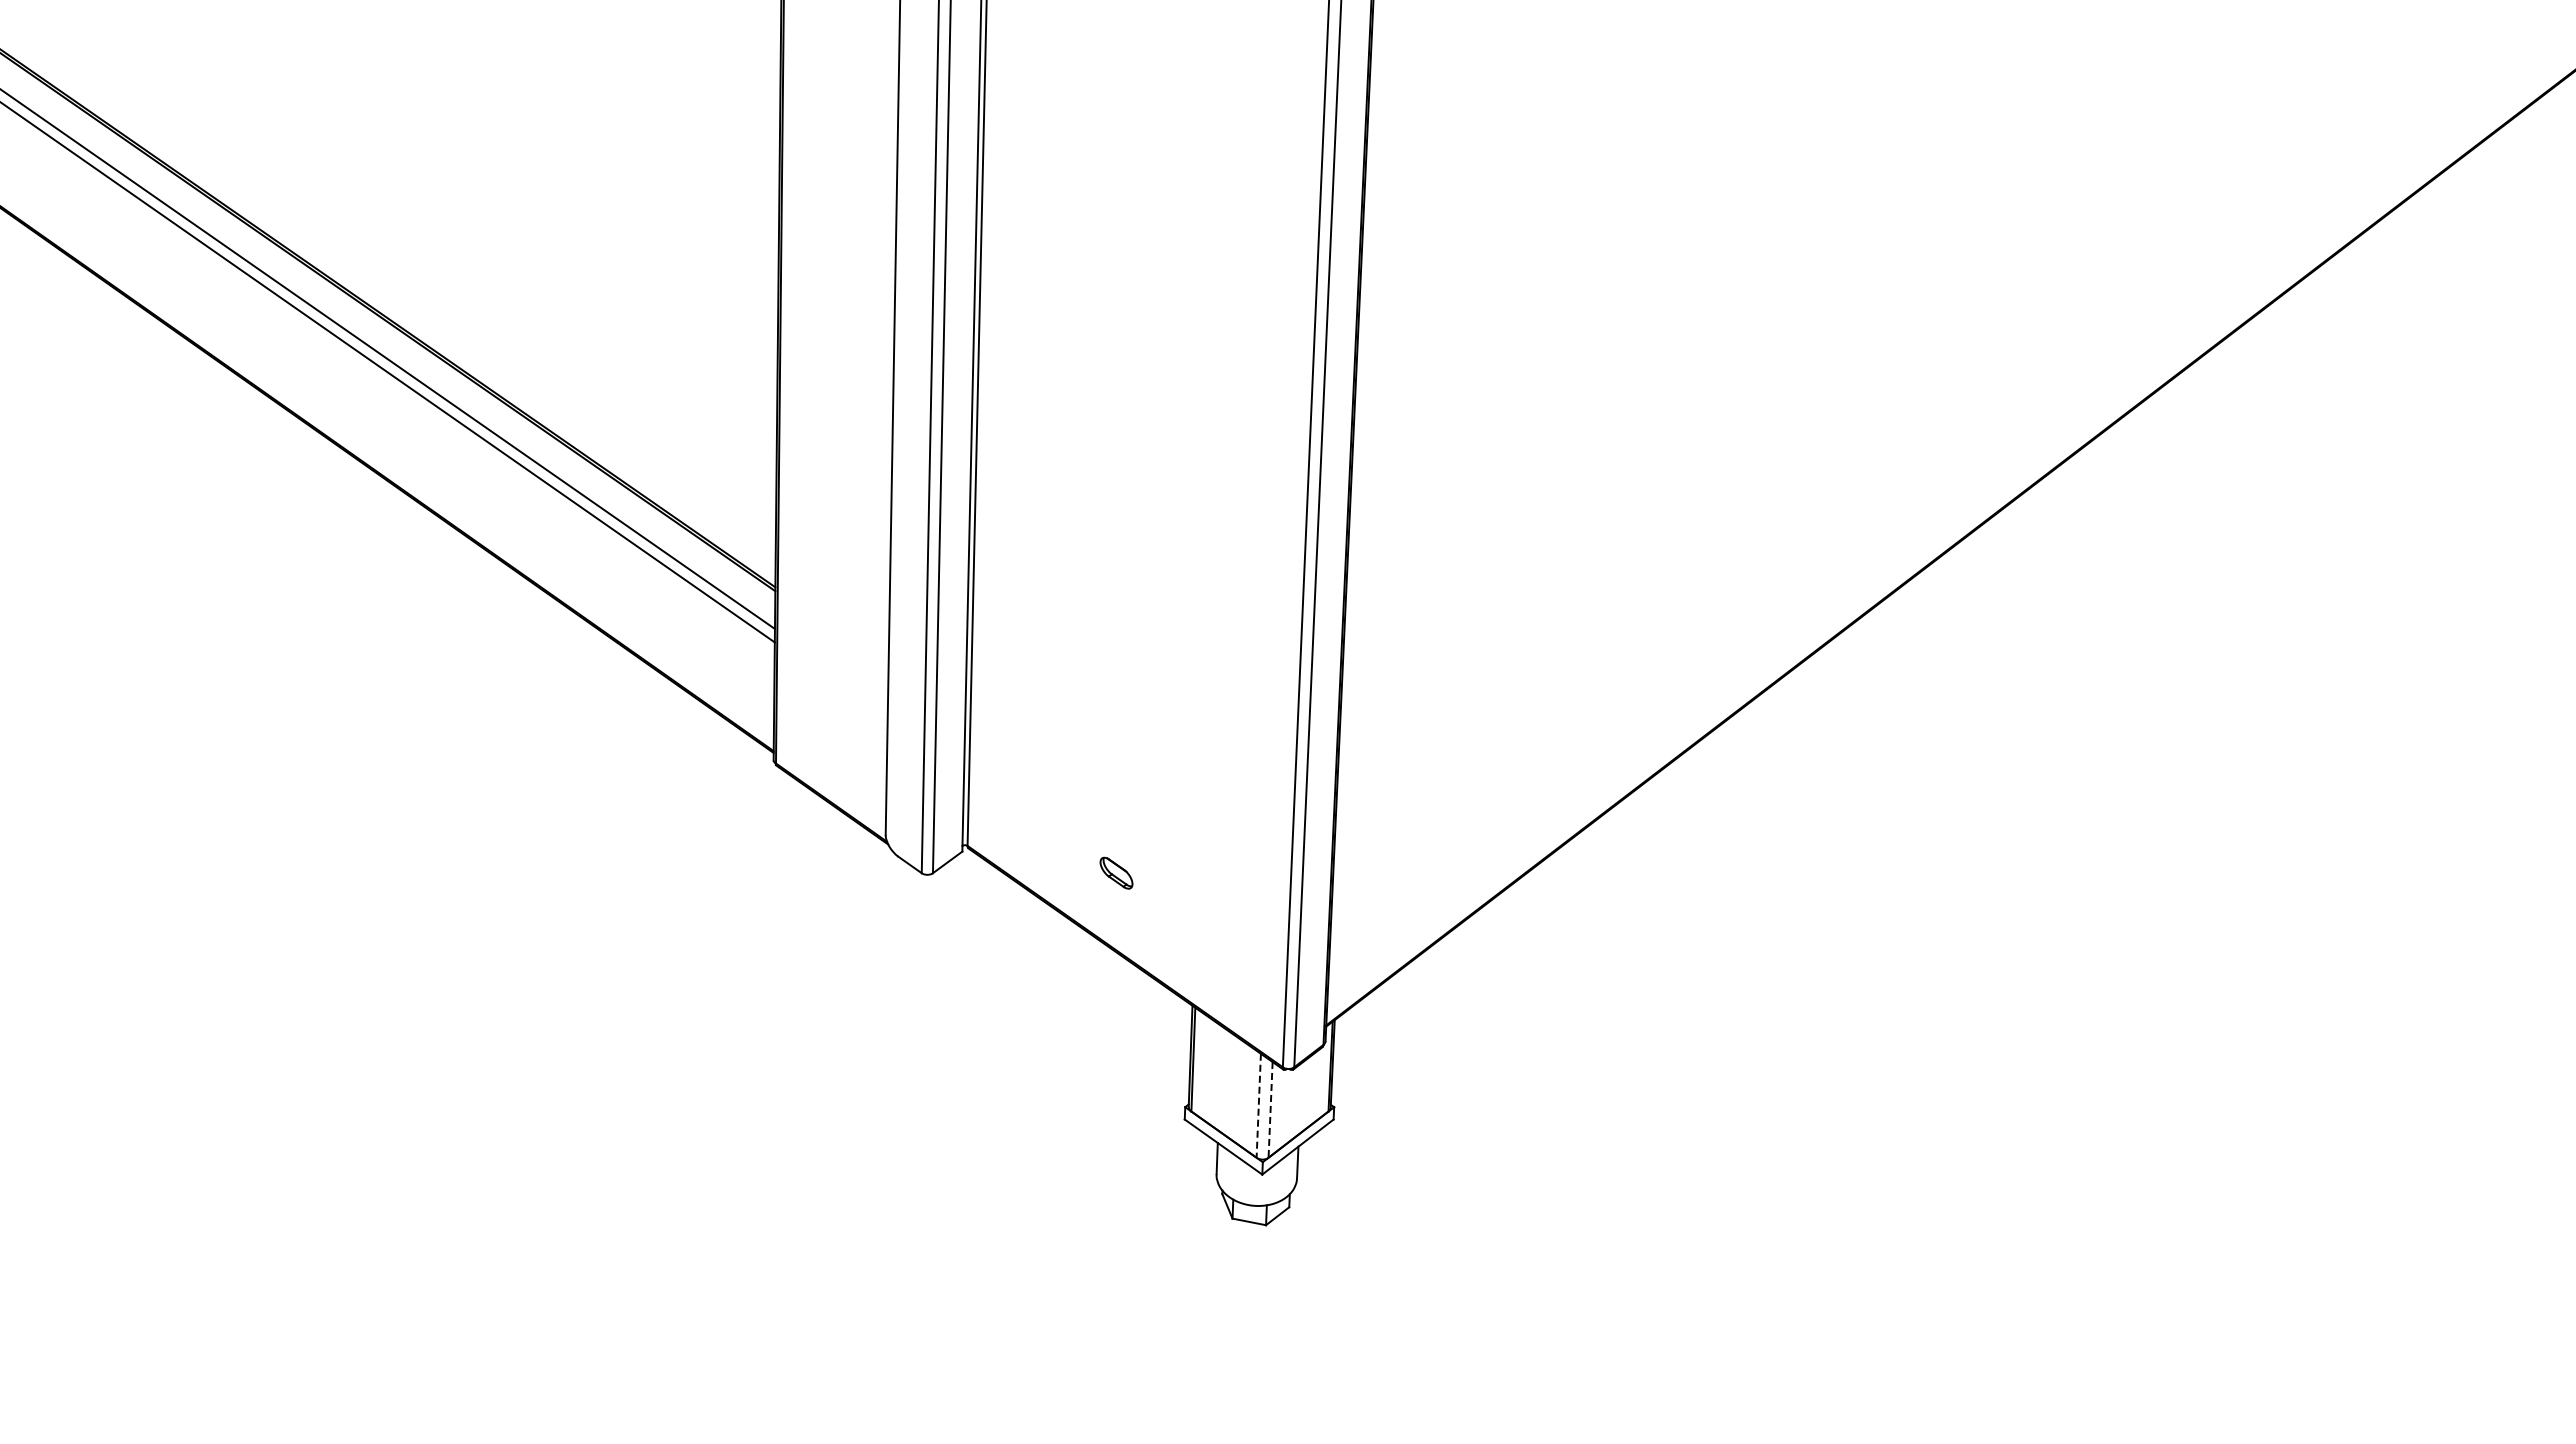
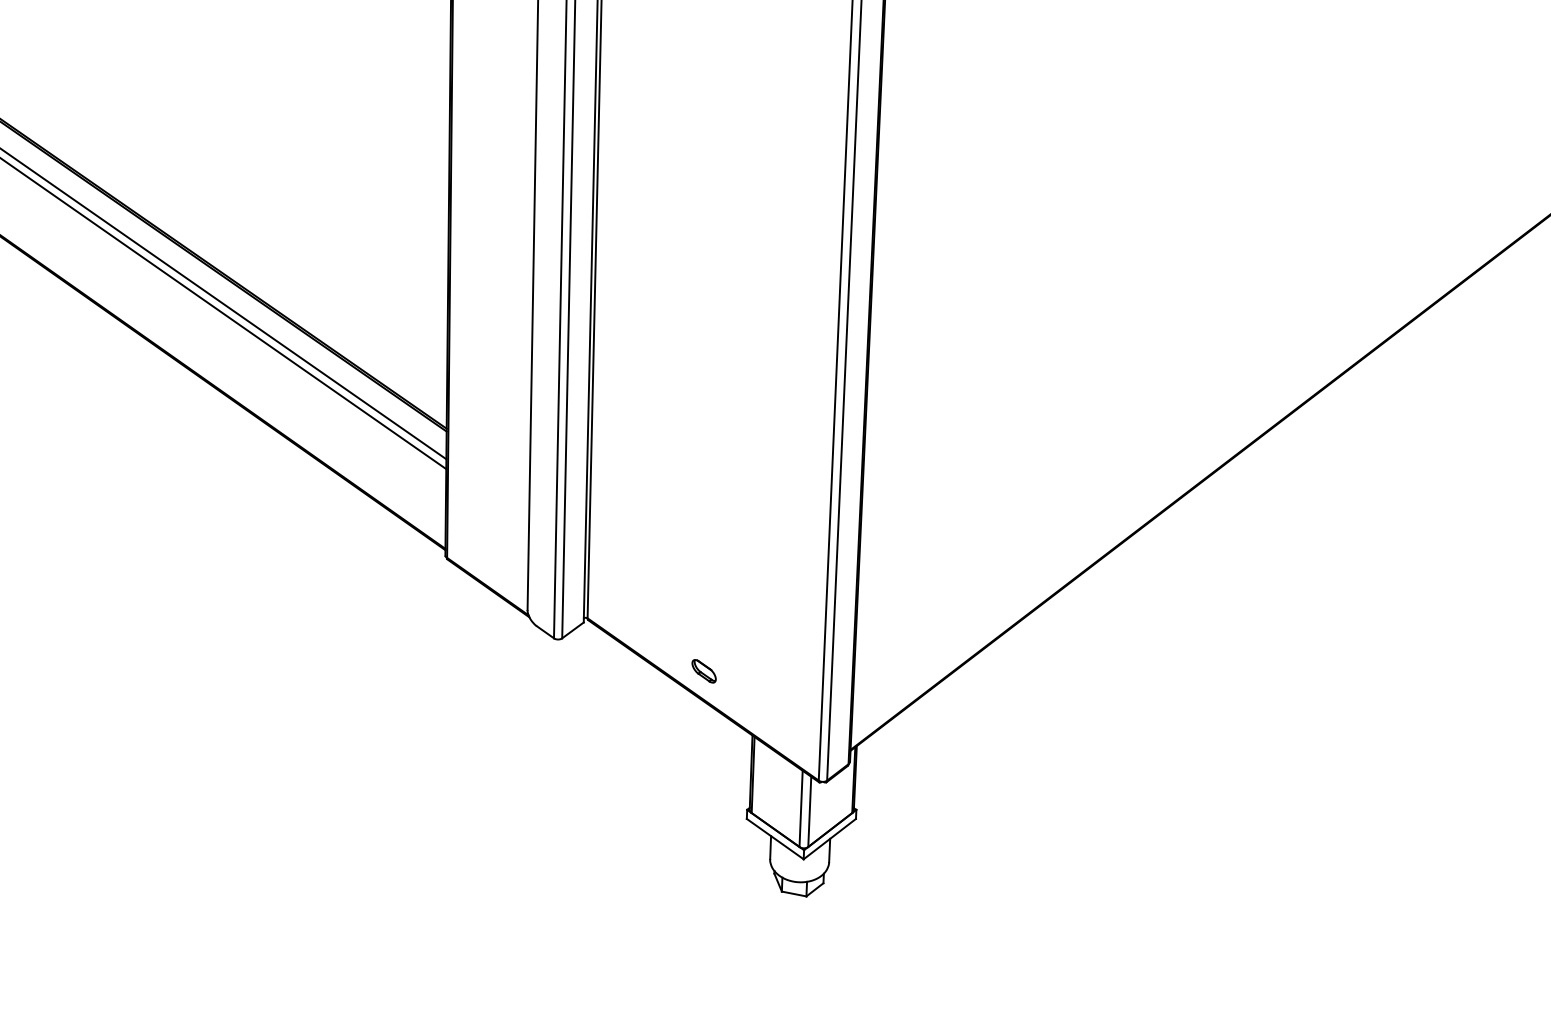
part: (1116, 872) -> (704, 670), moved
line: (1258, 1106) -> (800, 809), dashed -> solid
line: (1270, 1109) -> (809, 811), dashed -> solid

